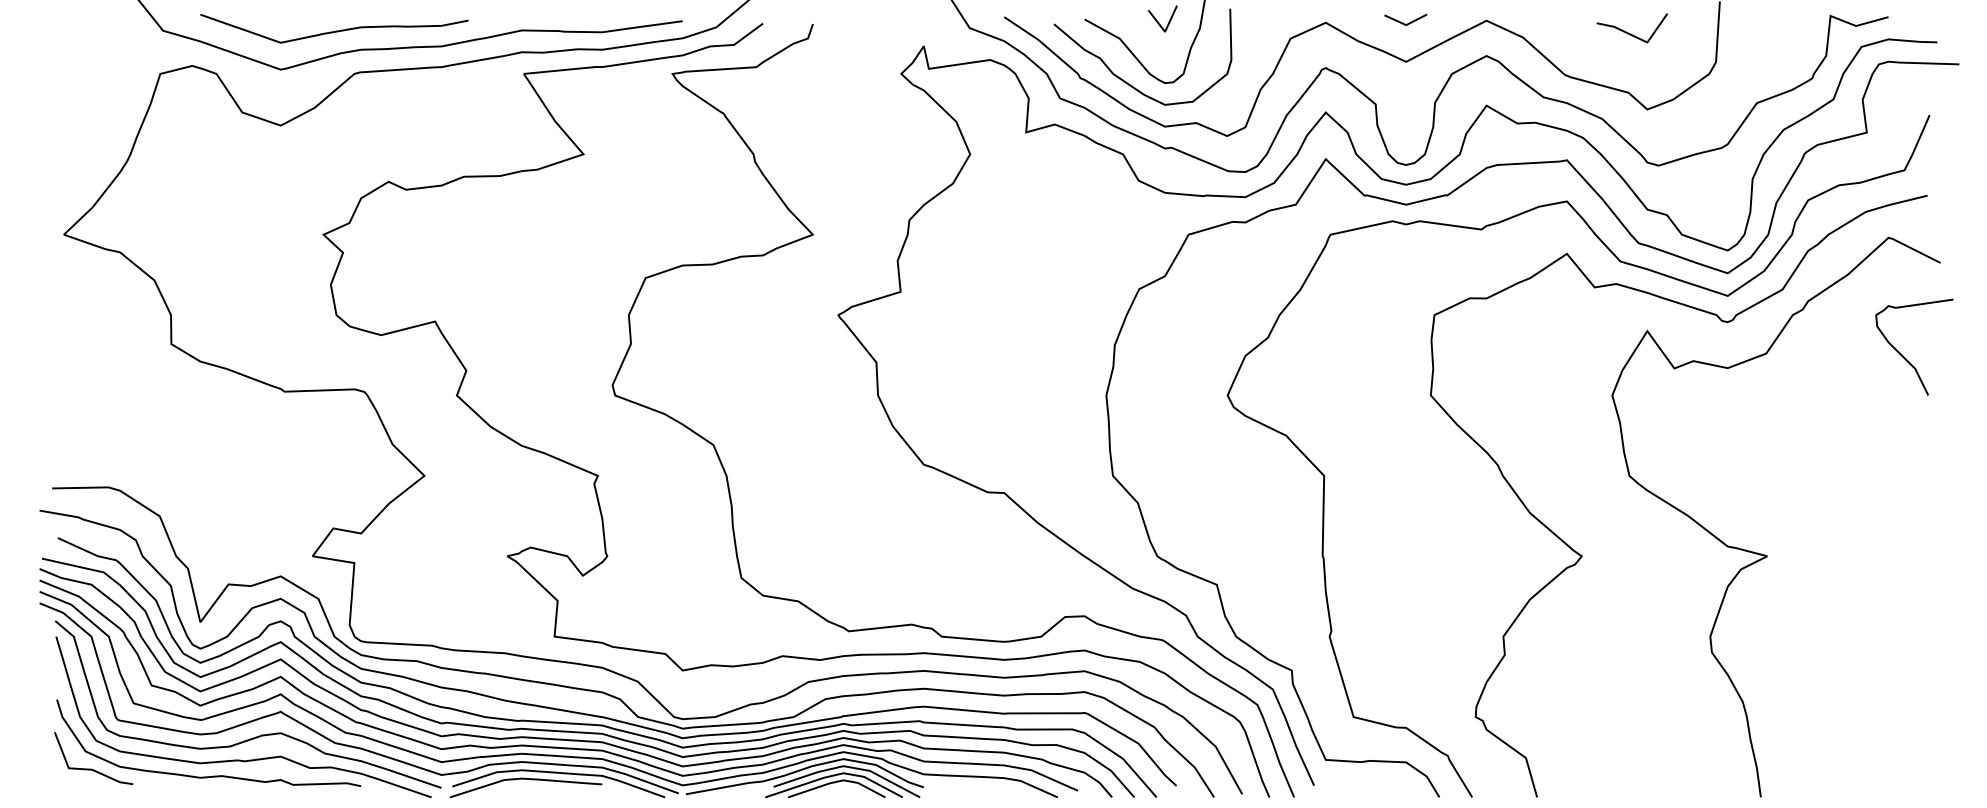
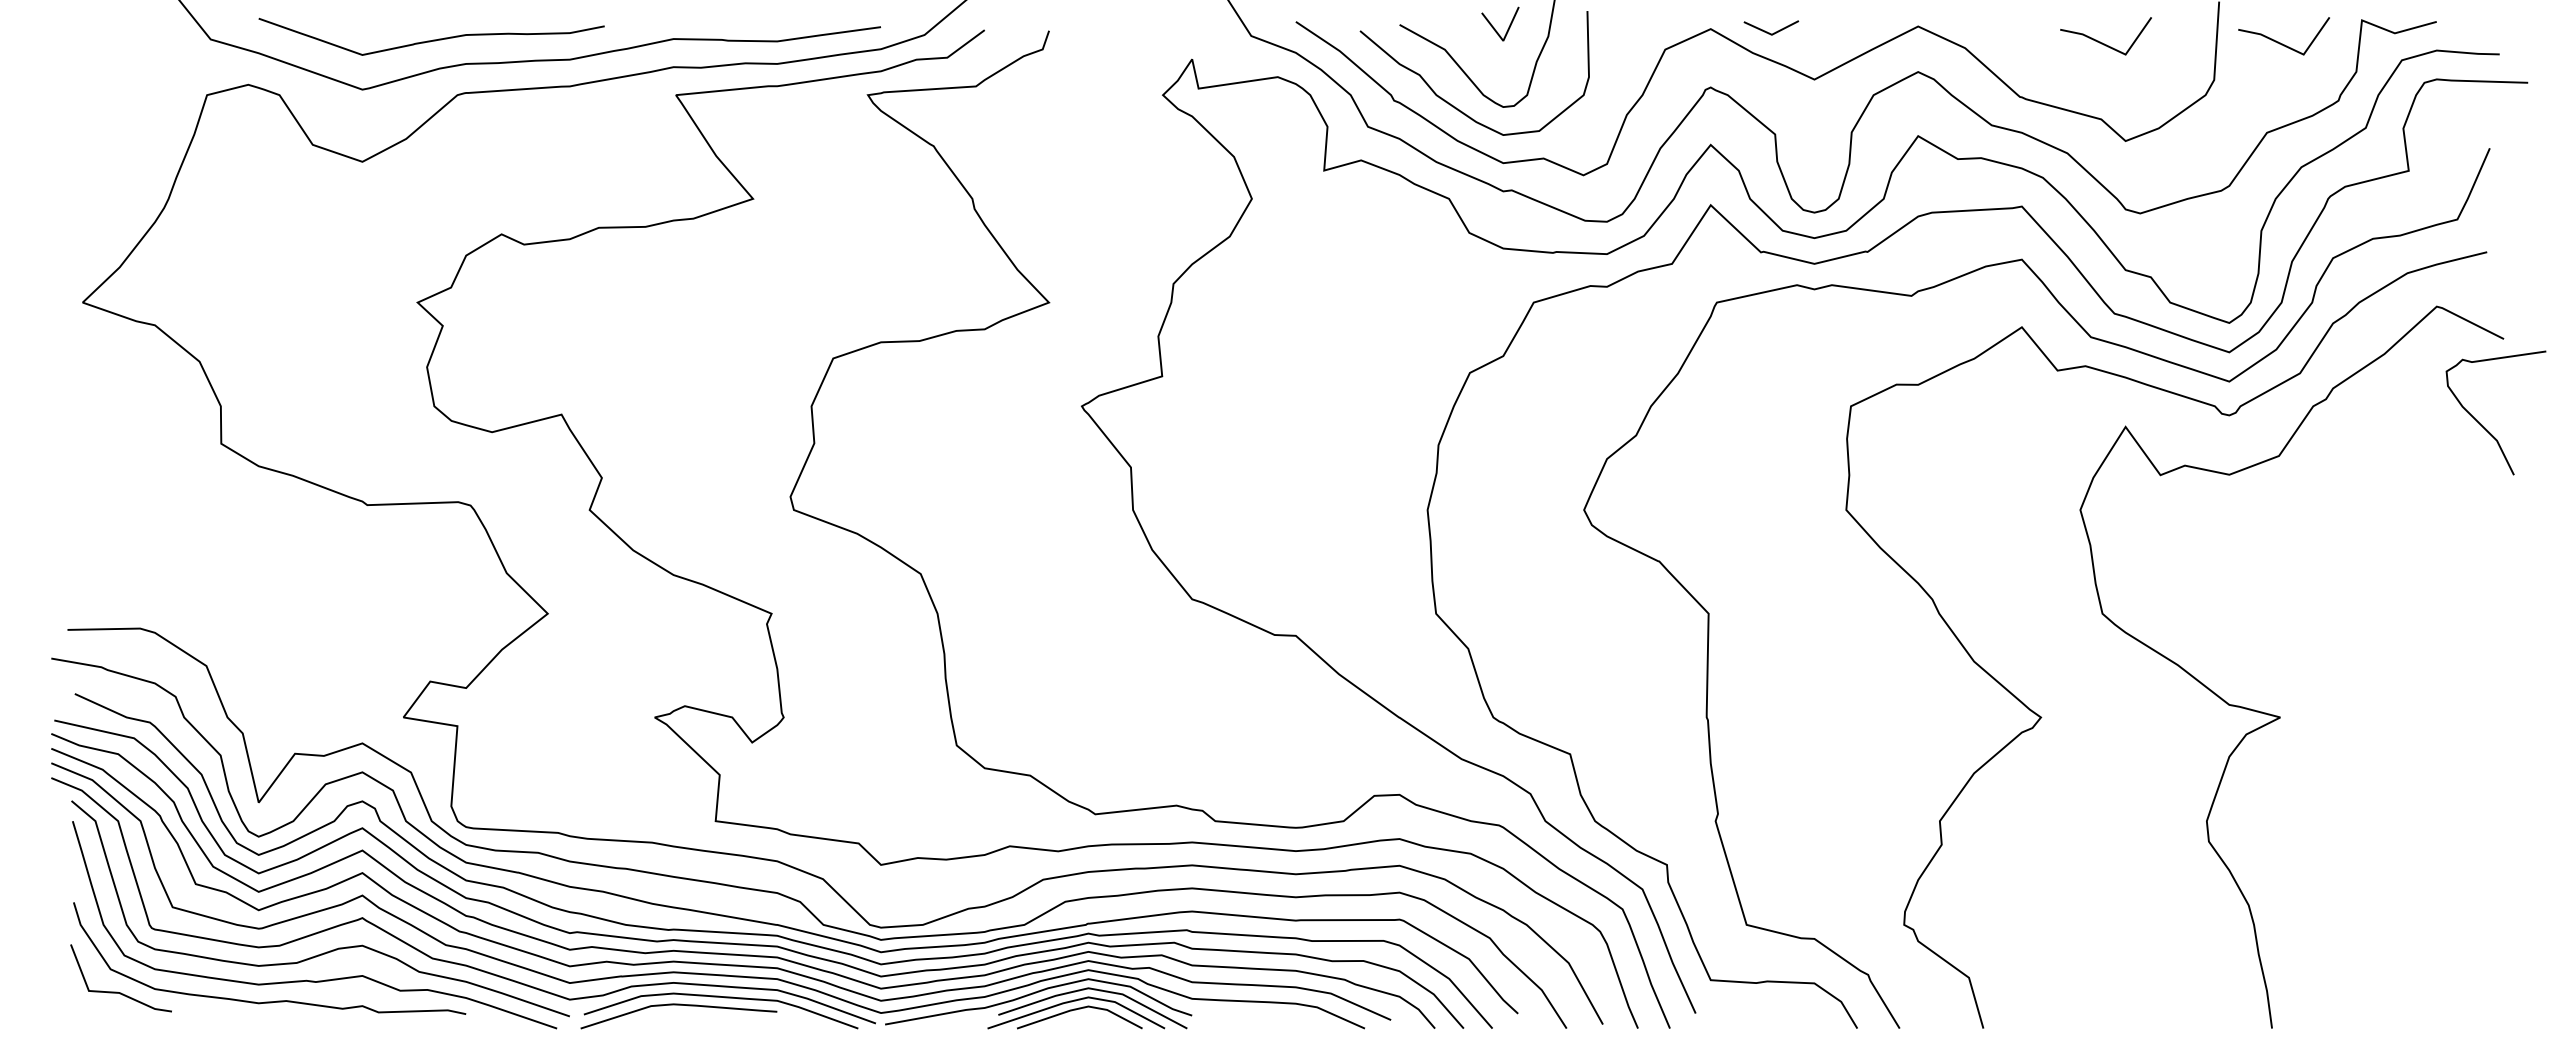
line: (1403, 22) -> (1768, 31), moved
line: (1766, 32) -> (2279, 41), added
curve: (1904, 356) -> (2483, 424), moved

